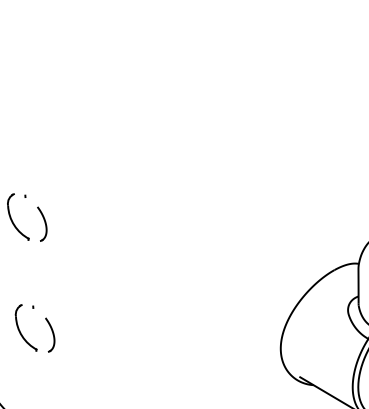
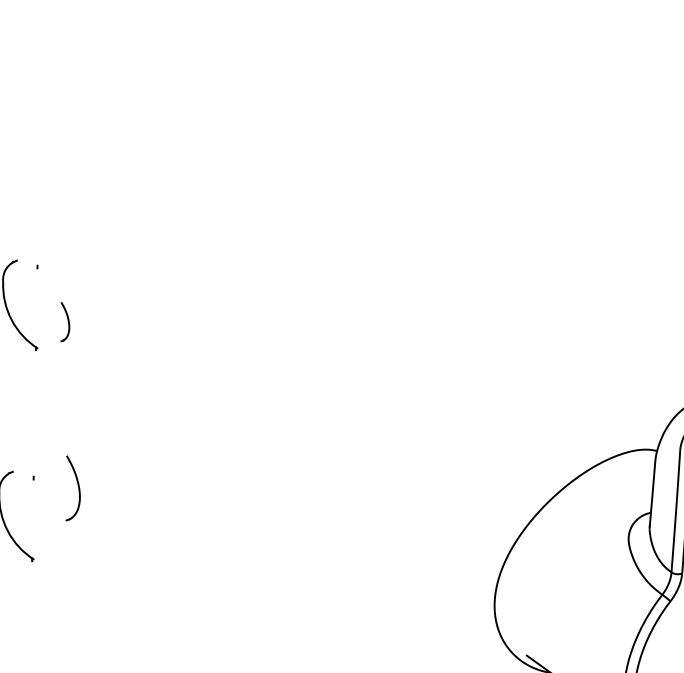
part: (42, 223) -> (65, 321), size x0.6
part: (50, 334) -> (73, 487), moved

